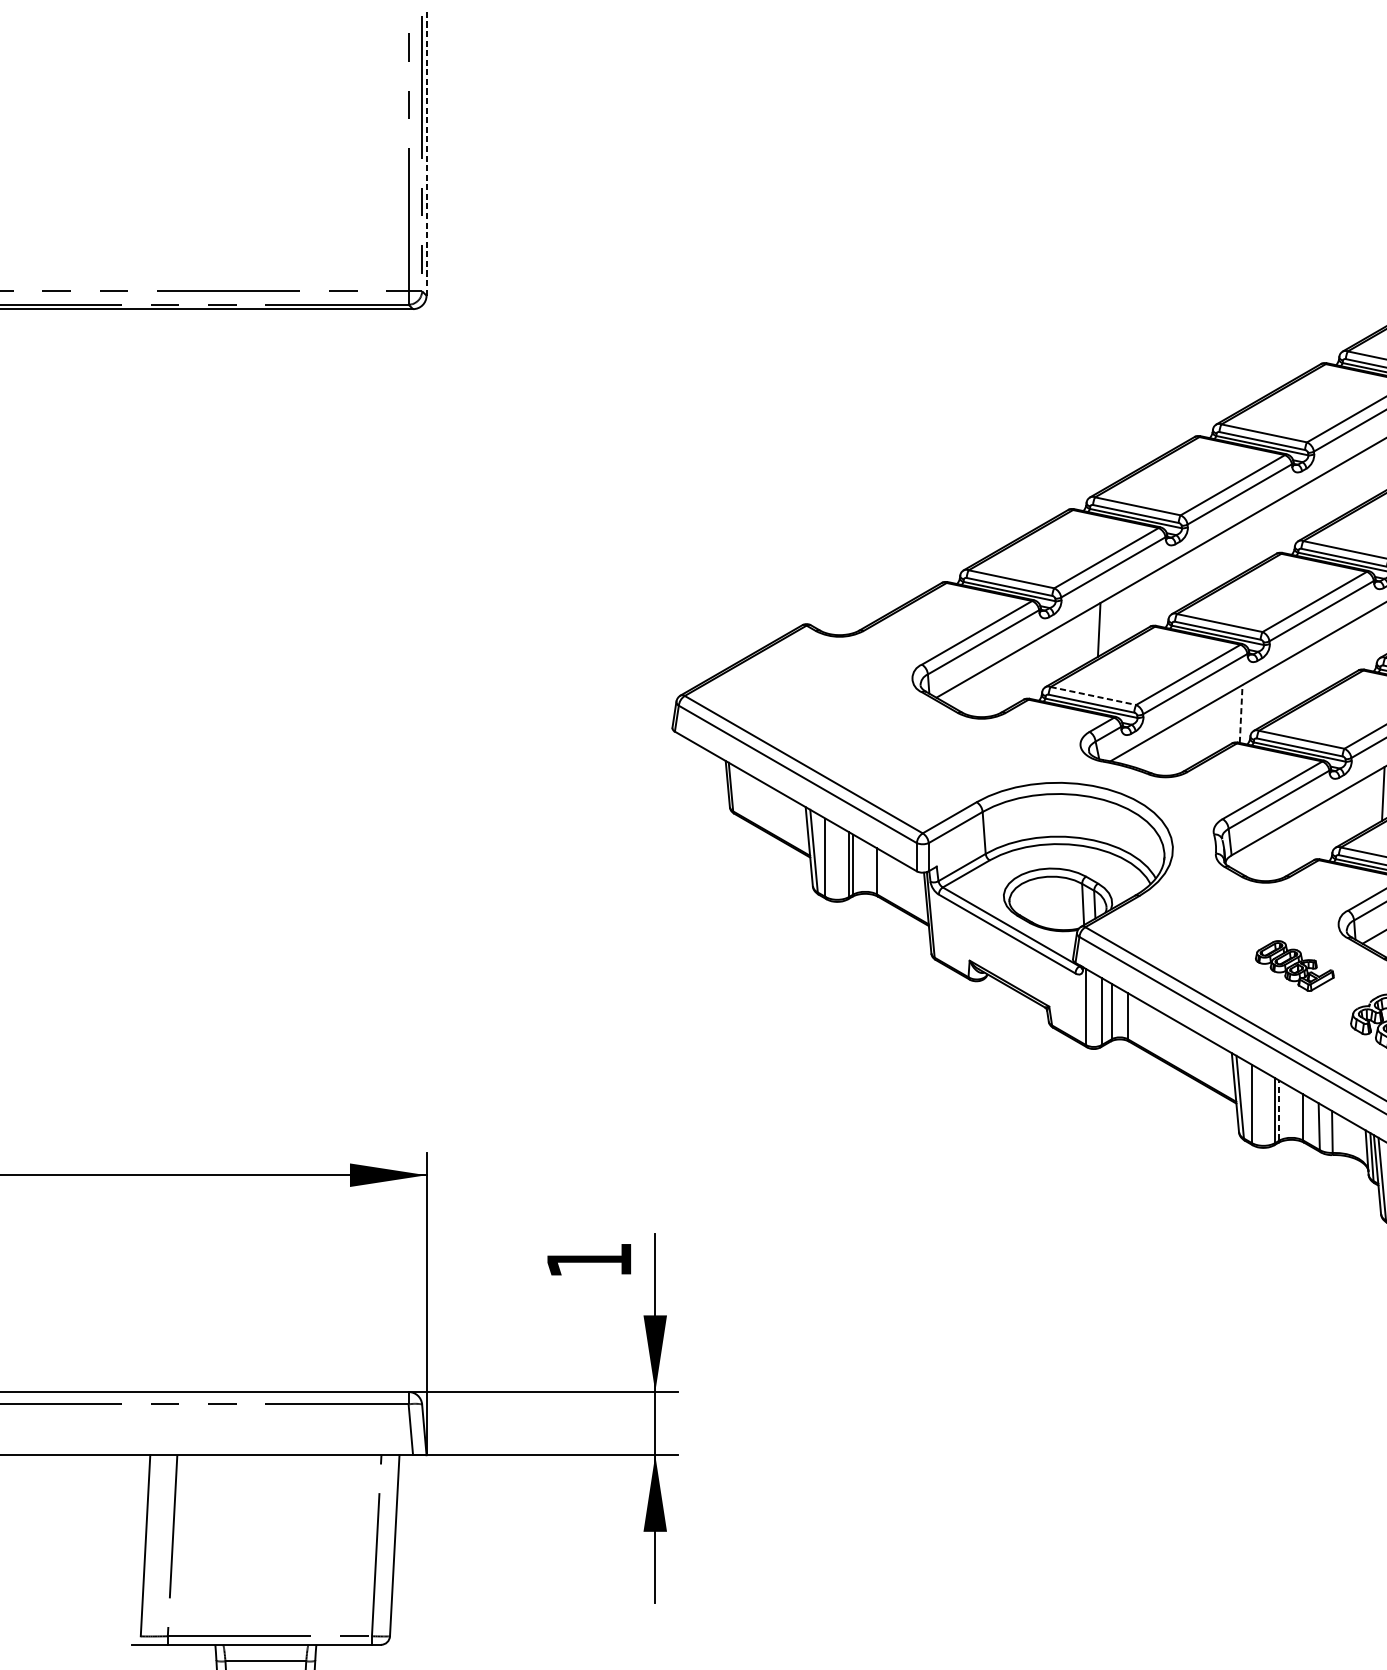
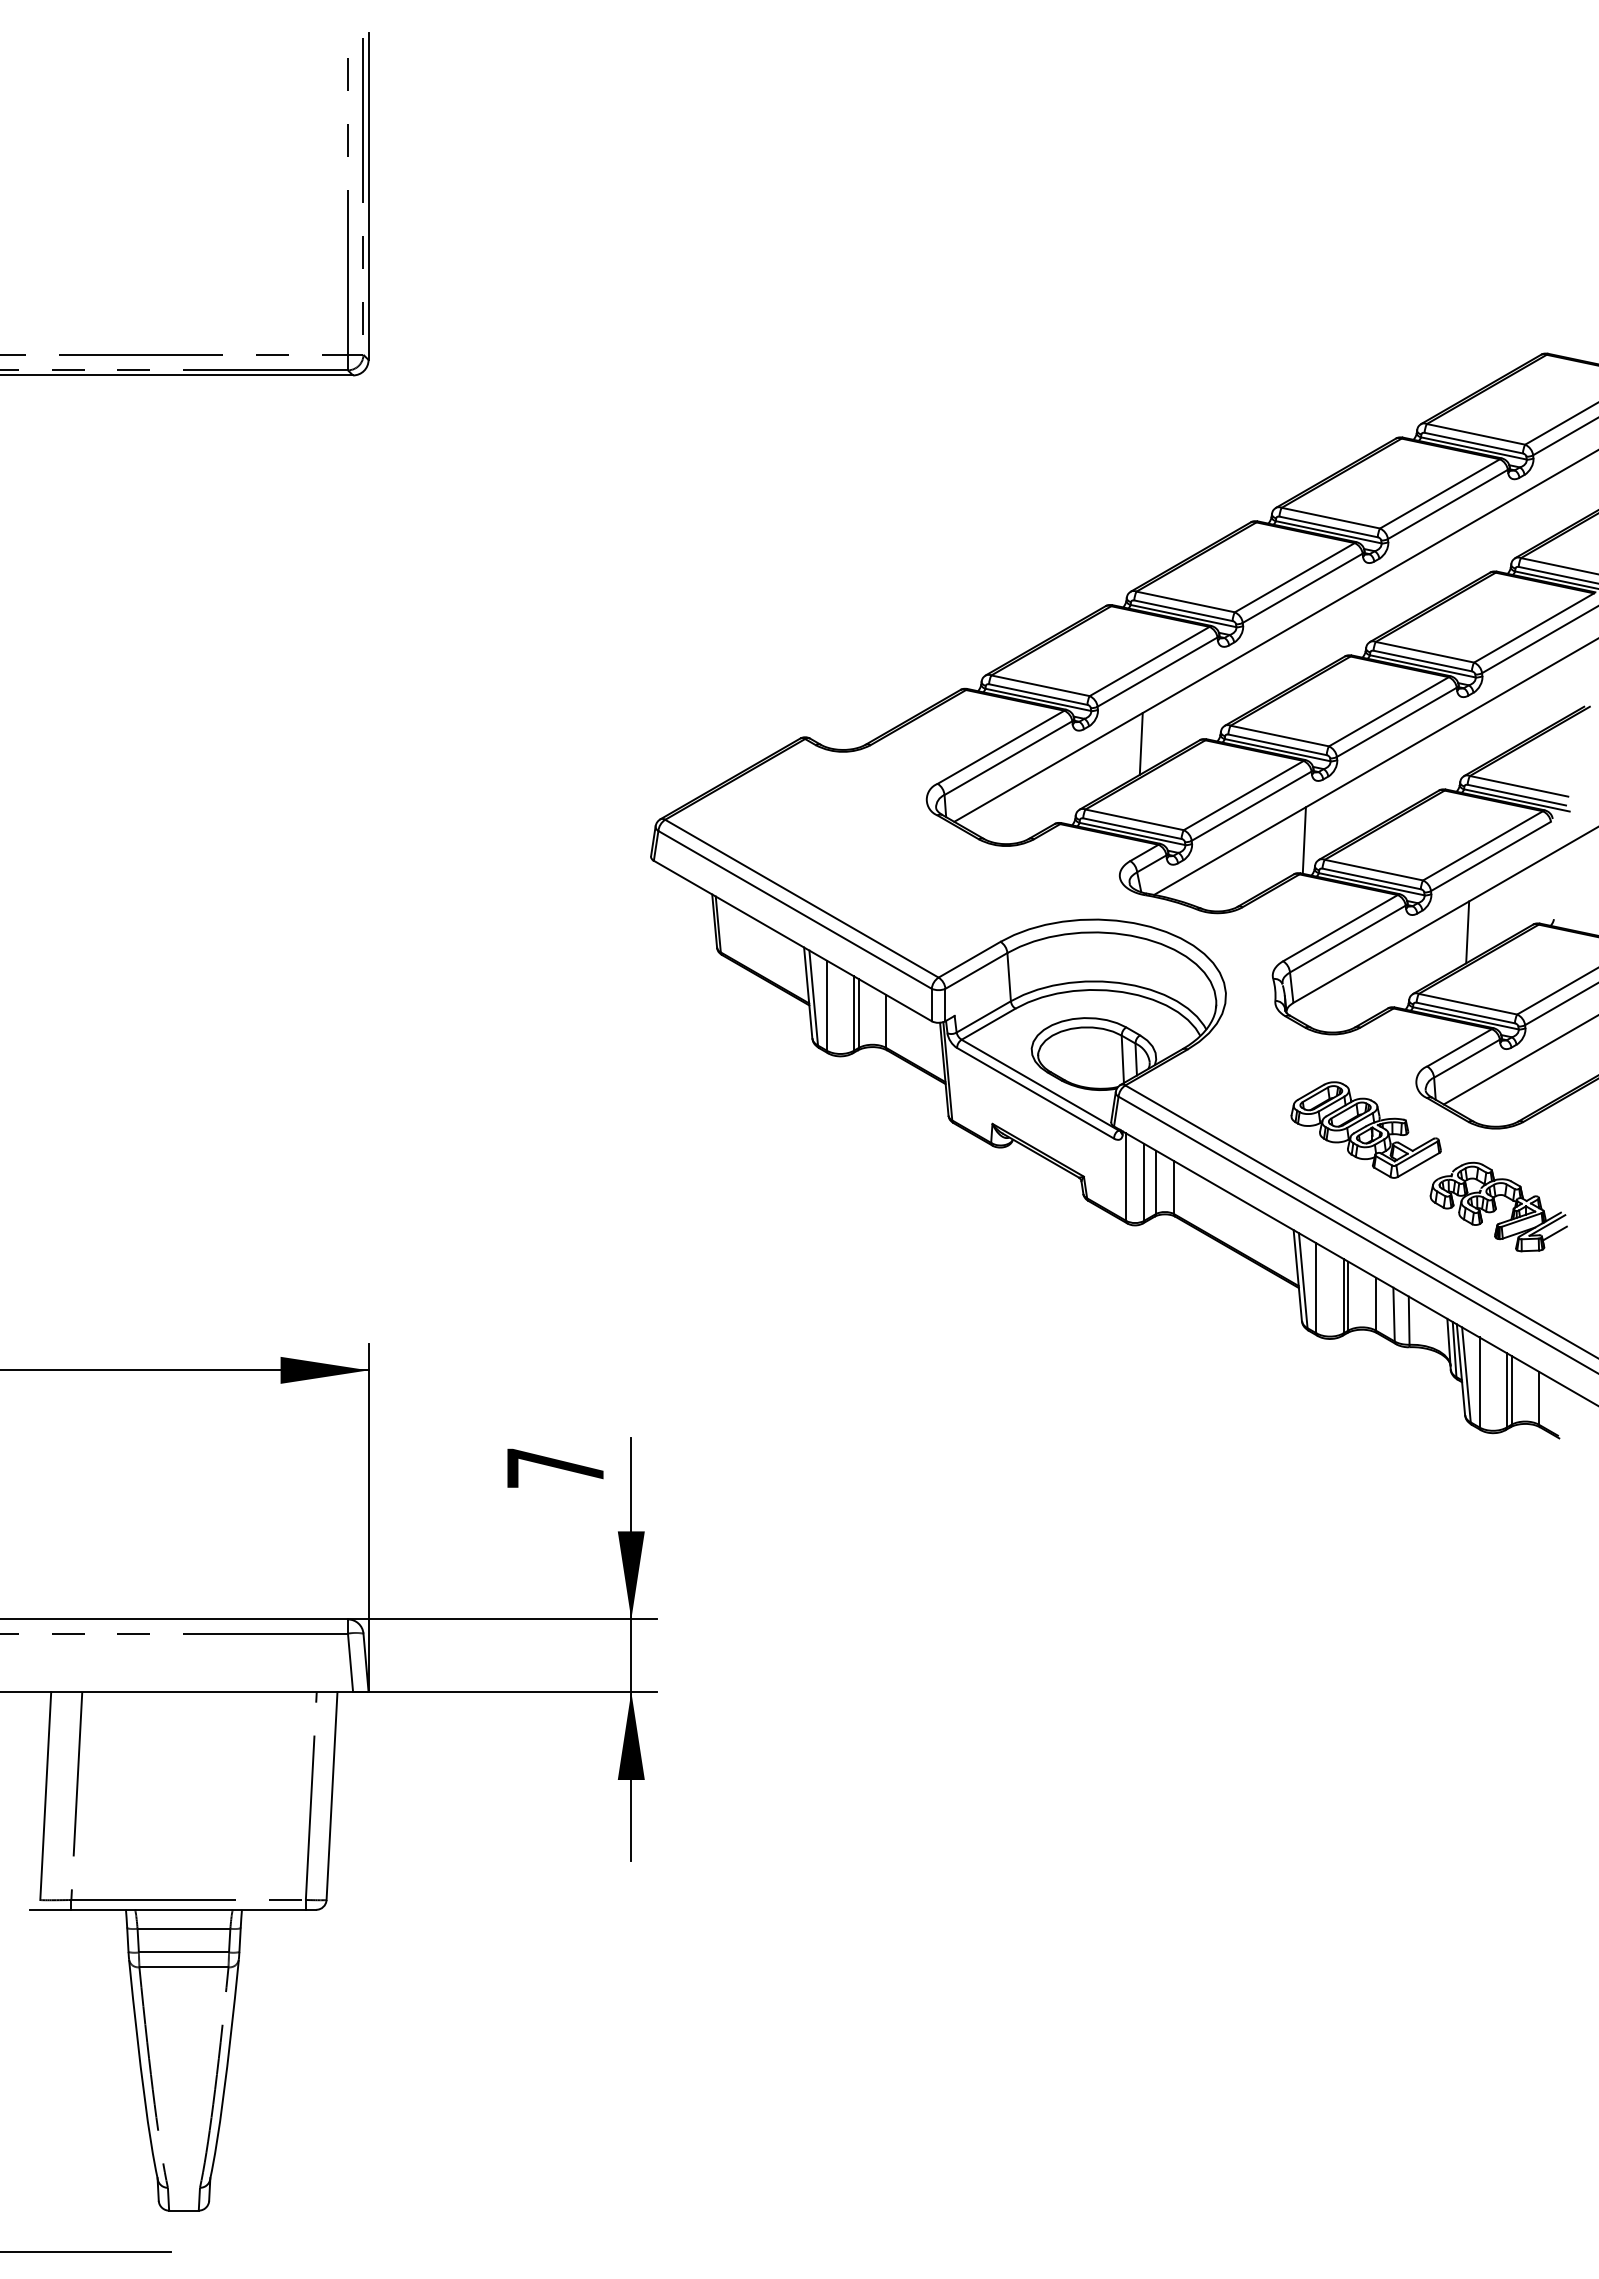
line: (426, 153) -> (368, 196), dashed -> solid
line: (1094, 695) -> (1135, 819), dashed -> solid
line: (1241, 713) -> (1304, 840), dashed -> solid
part: (1294, 965) -> (1365, 1129), size x1.67
line: (1279, 1110) -> (1348, 1295), dashed -> solid
text: (589, 1259) -> (555, 1467), 1 -> 7

